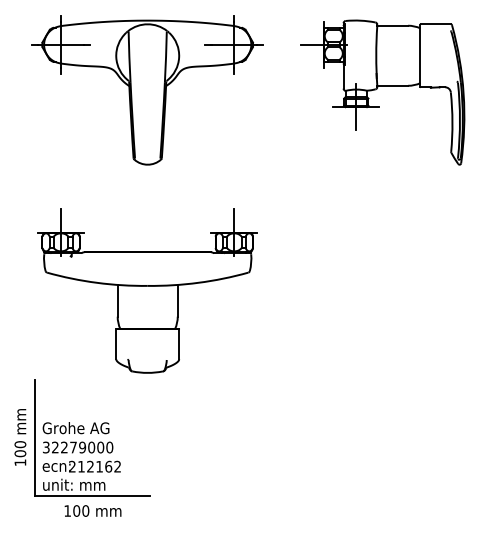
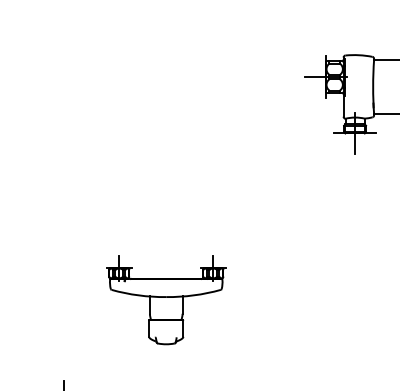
part: (147, 90) -> (166, 118), removed
part: (147, 290) -> (166, 299), size x0.6

